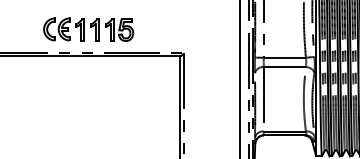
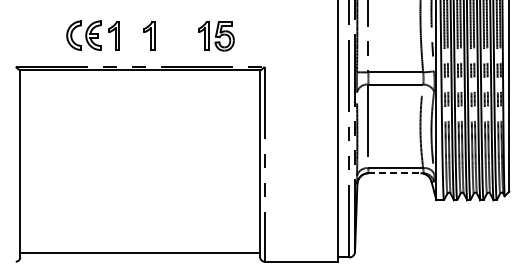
part: (63, 29) -> (92, 35), moved
part: (119, 30) -> (216, 36), moved
line: (285, 135) -> (396, 173), solid -> dashed

